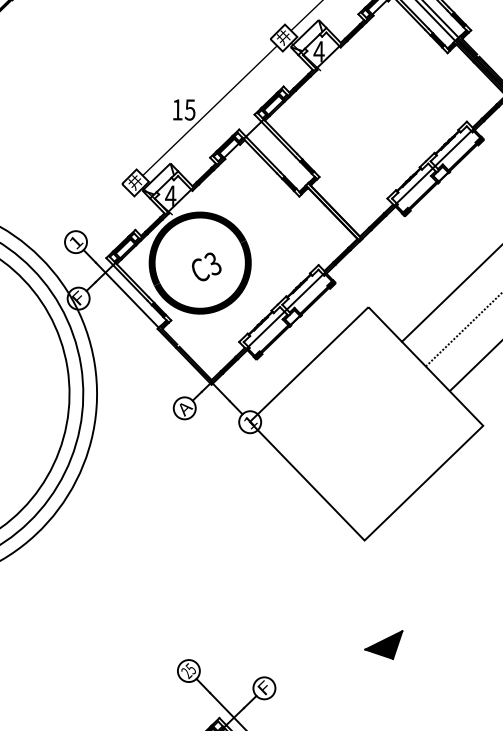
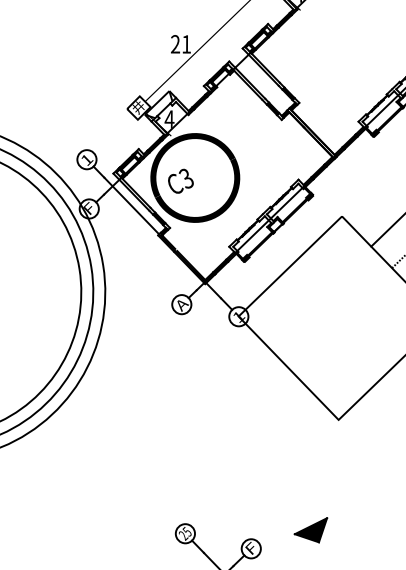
text: (183, 109) -> (180, 44), 15 -> 21
text: (206, 266) -> (180, 180), moved
part: (383, 644) -> (310, 529), moved

